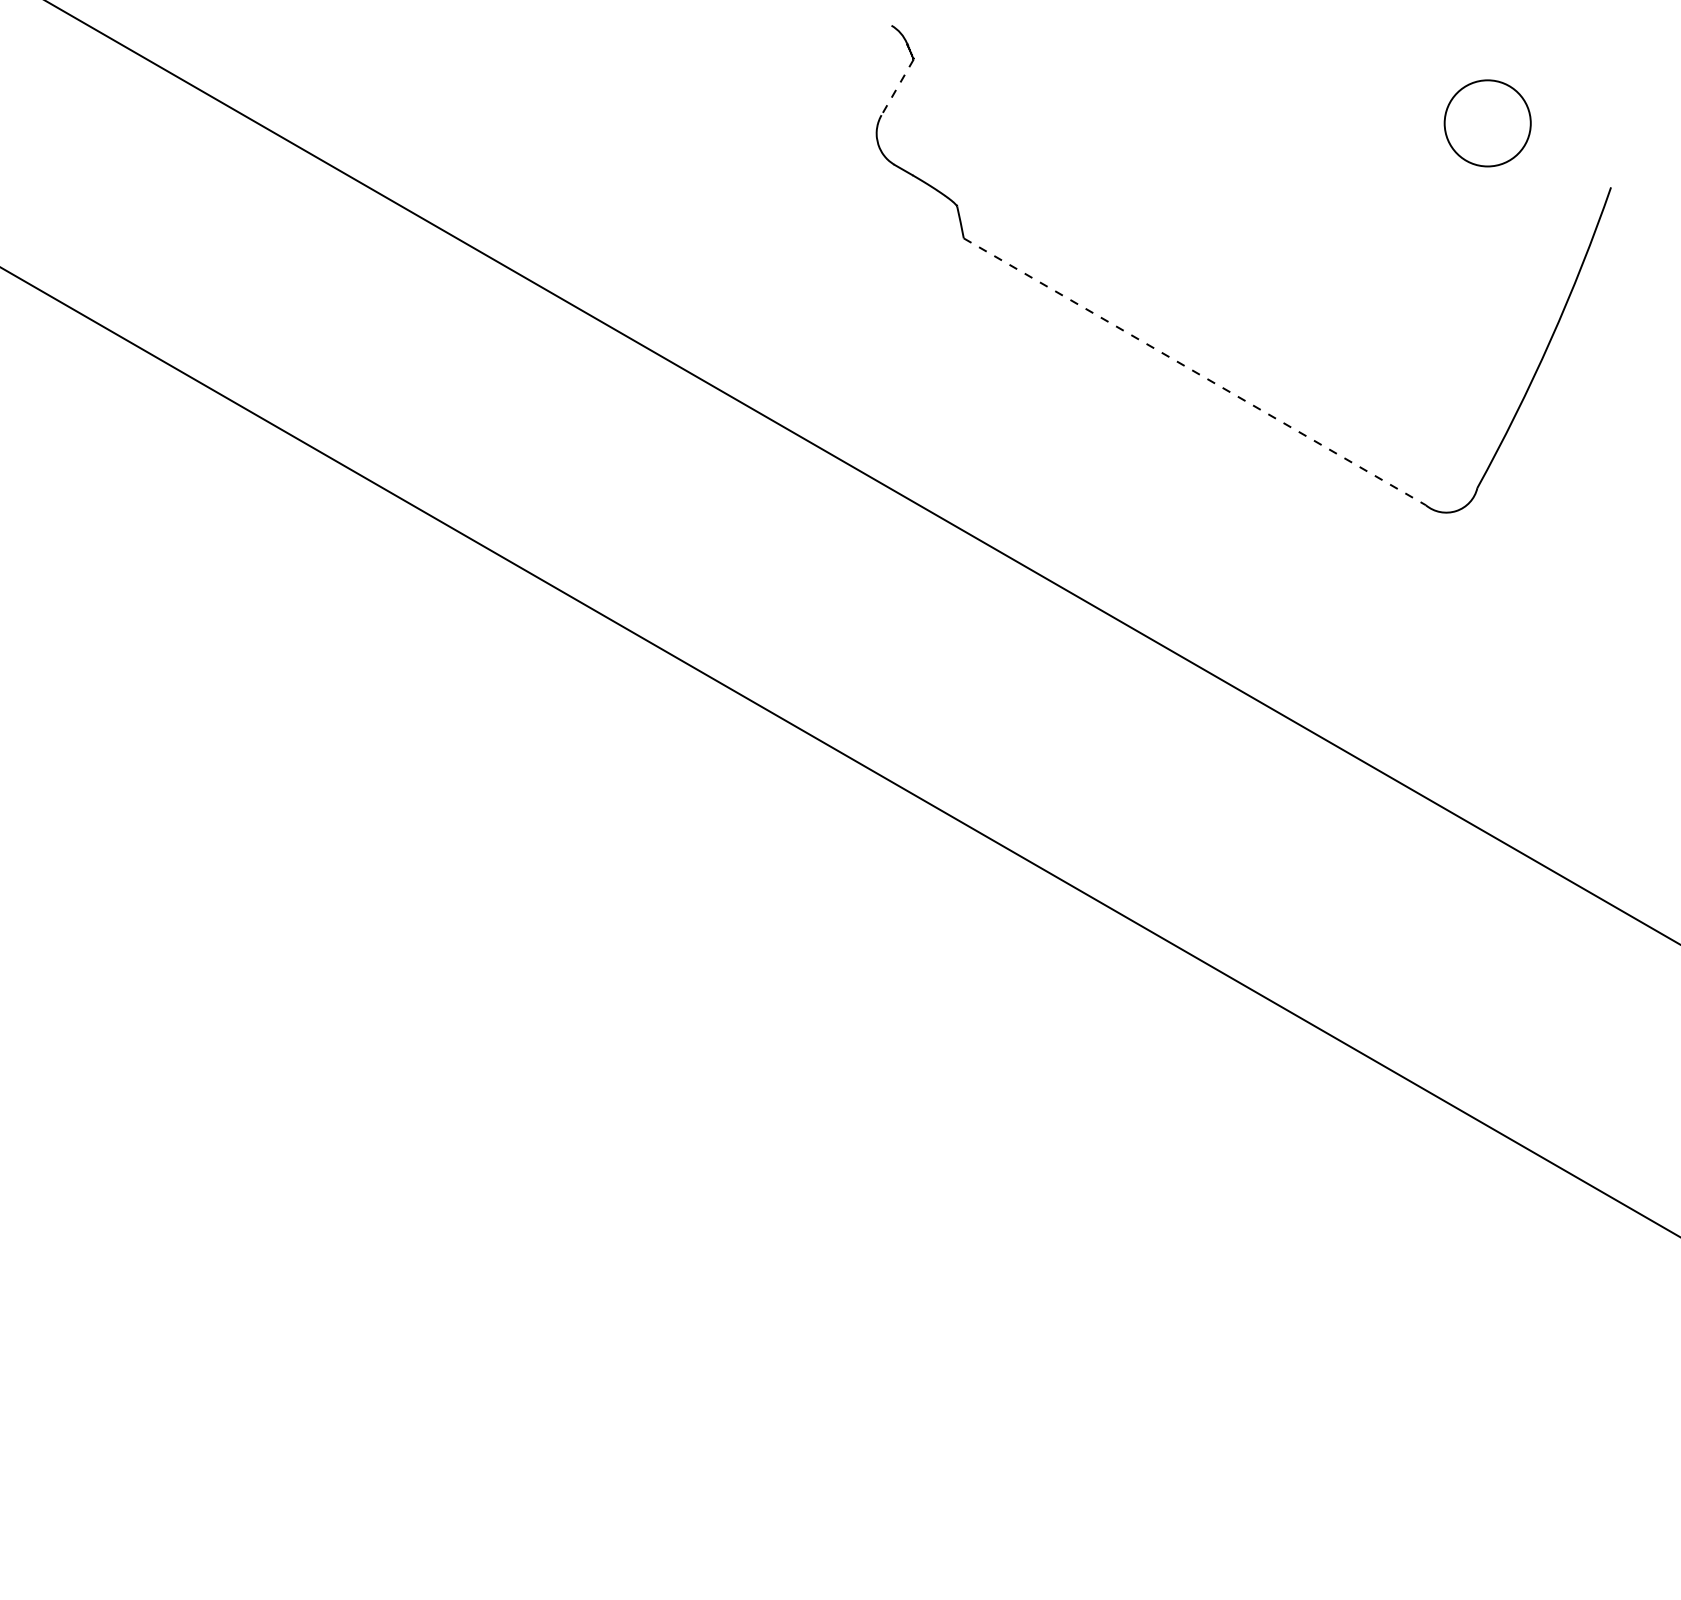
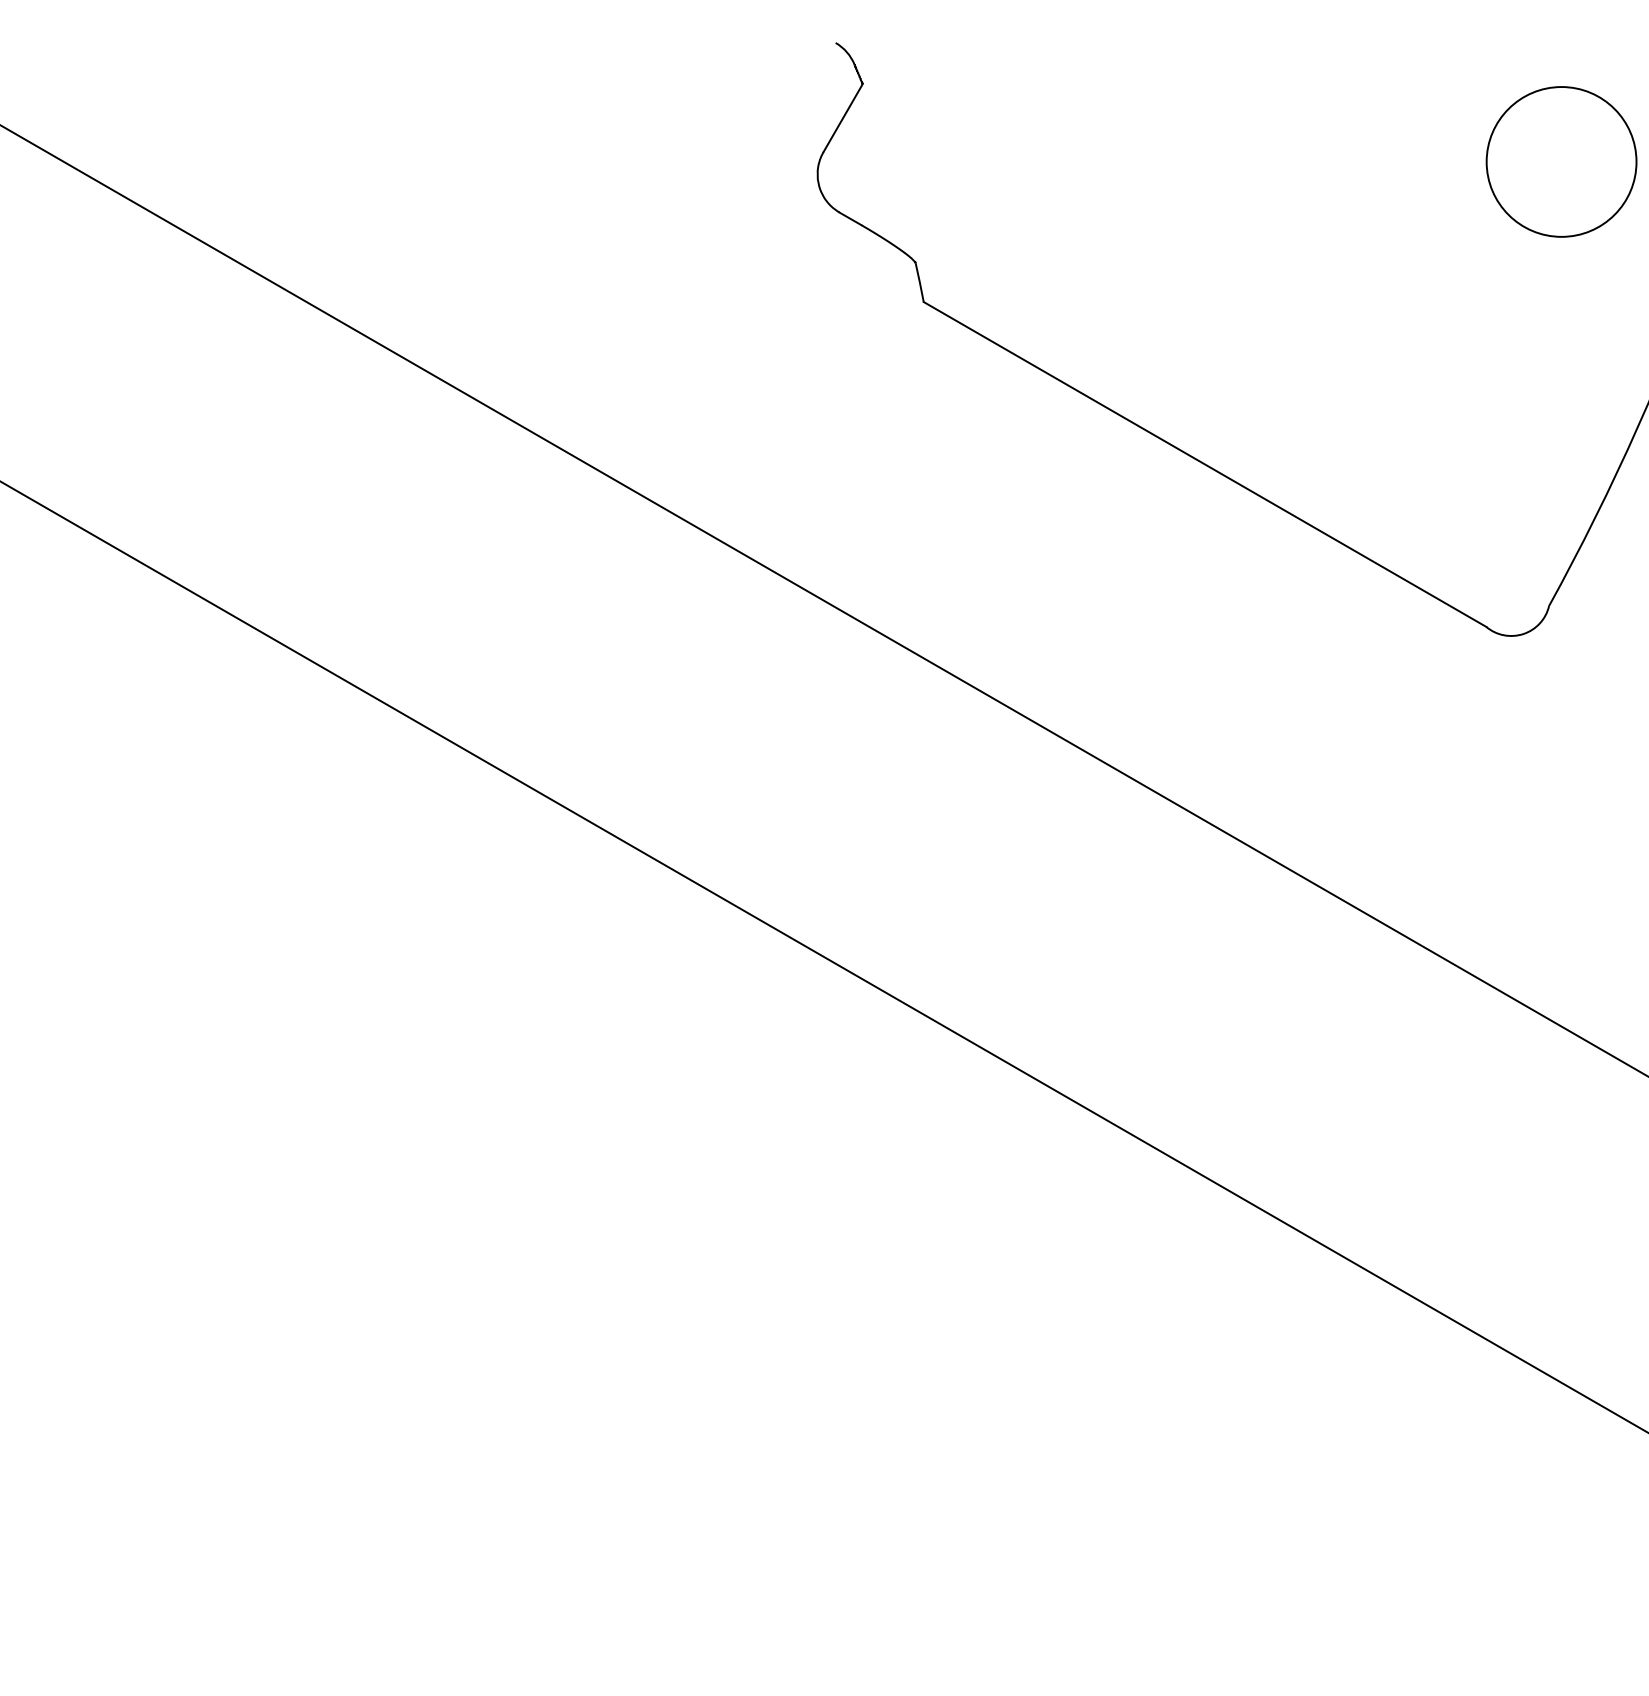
line: (897, 87) -> (842, 118), dashed -> solid
circle: (1487, 123) -> (1561, 162), size x1.43
line: (1194, 371) -> (1204, 464), dashed -> solid

